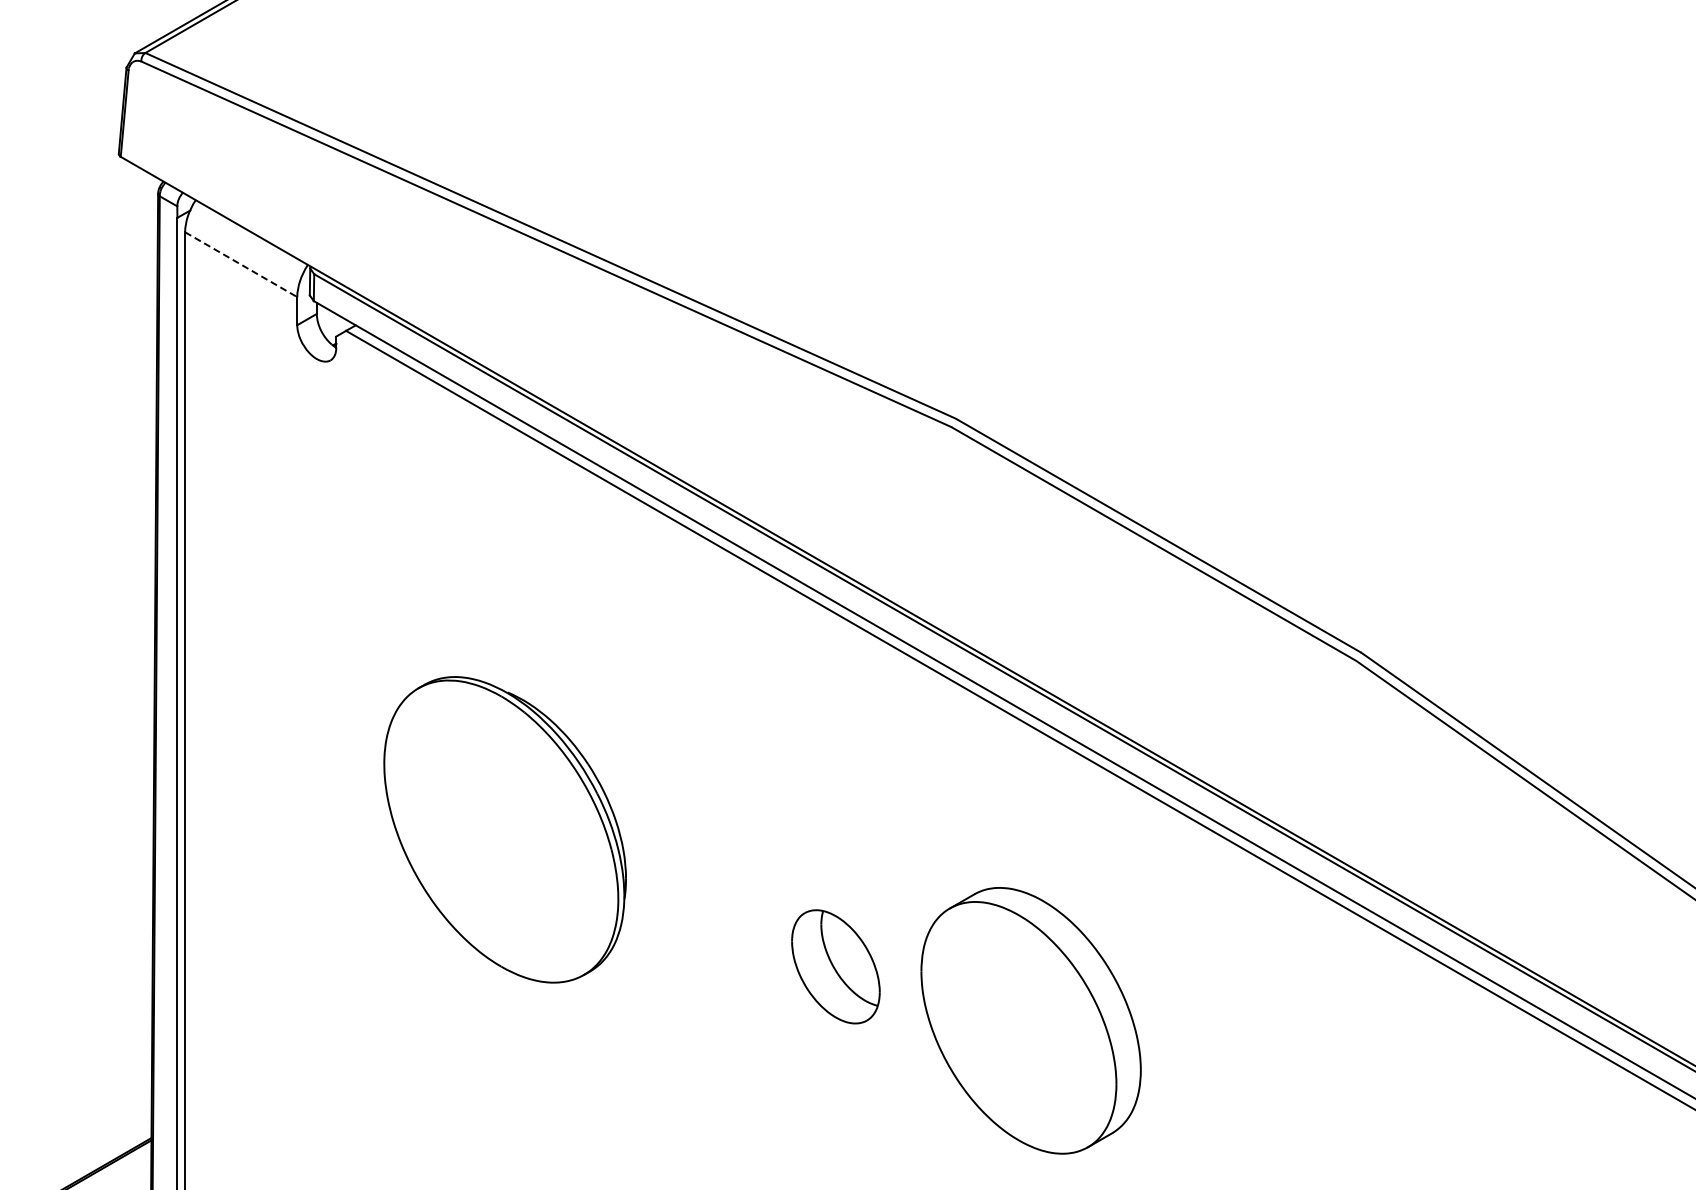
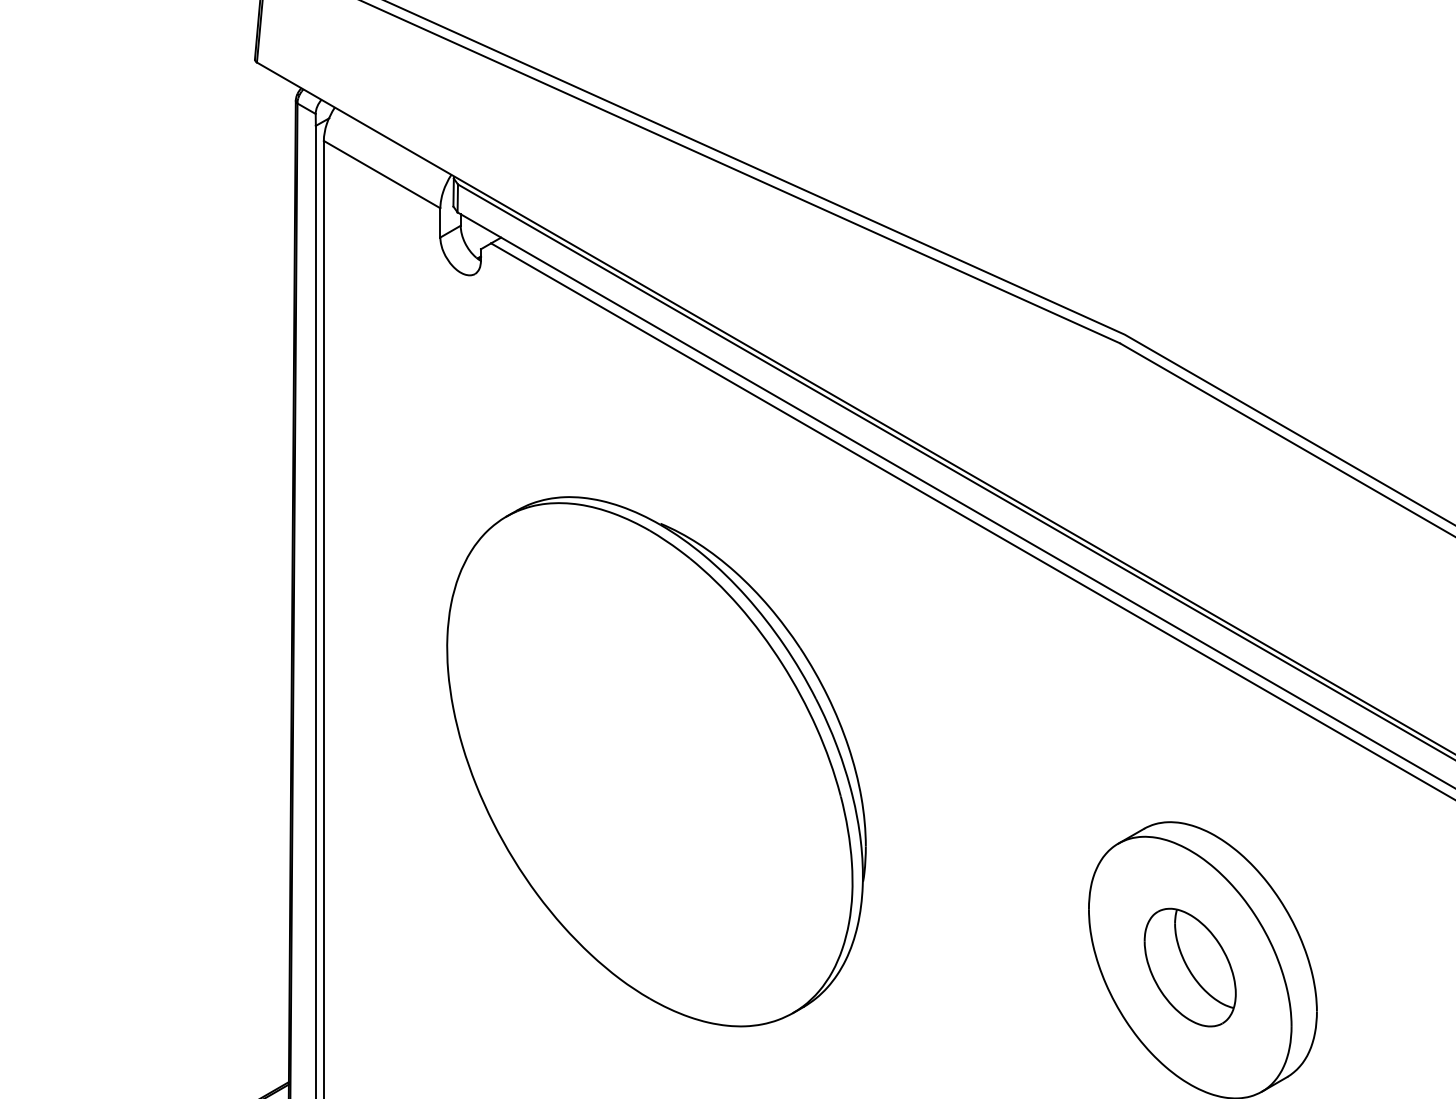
line: (241, 264) -> (382, 174), dashed -> solid
part: (504, 829) -> (655, 761), size x1.67
part: (835, 966) -> (1189, 967), moved

